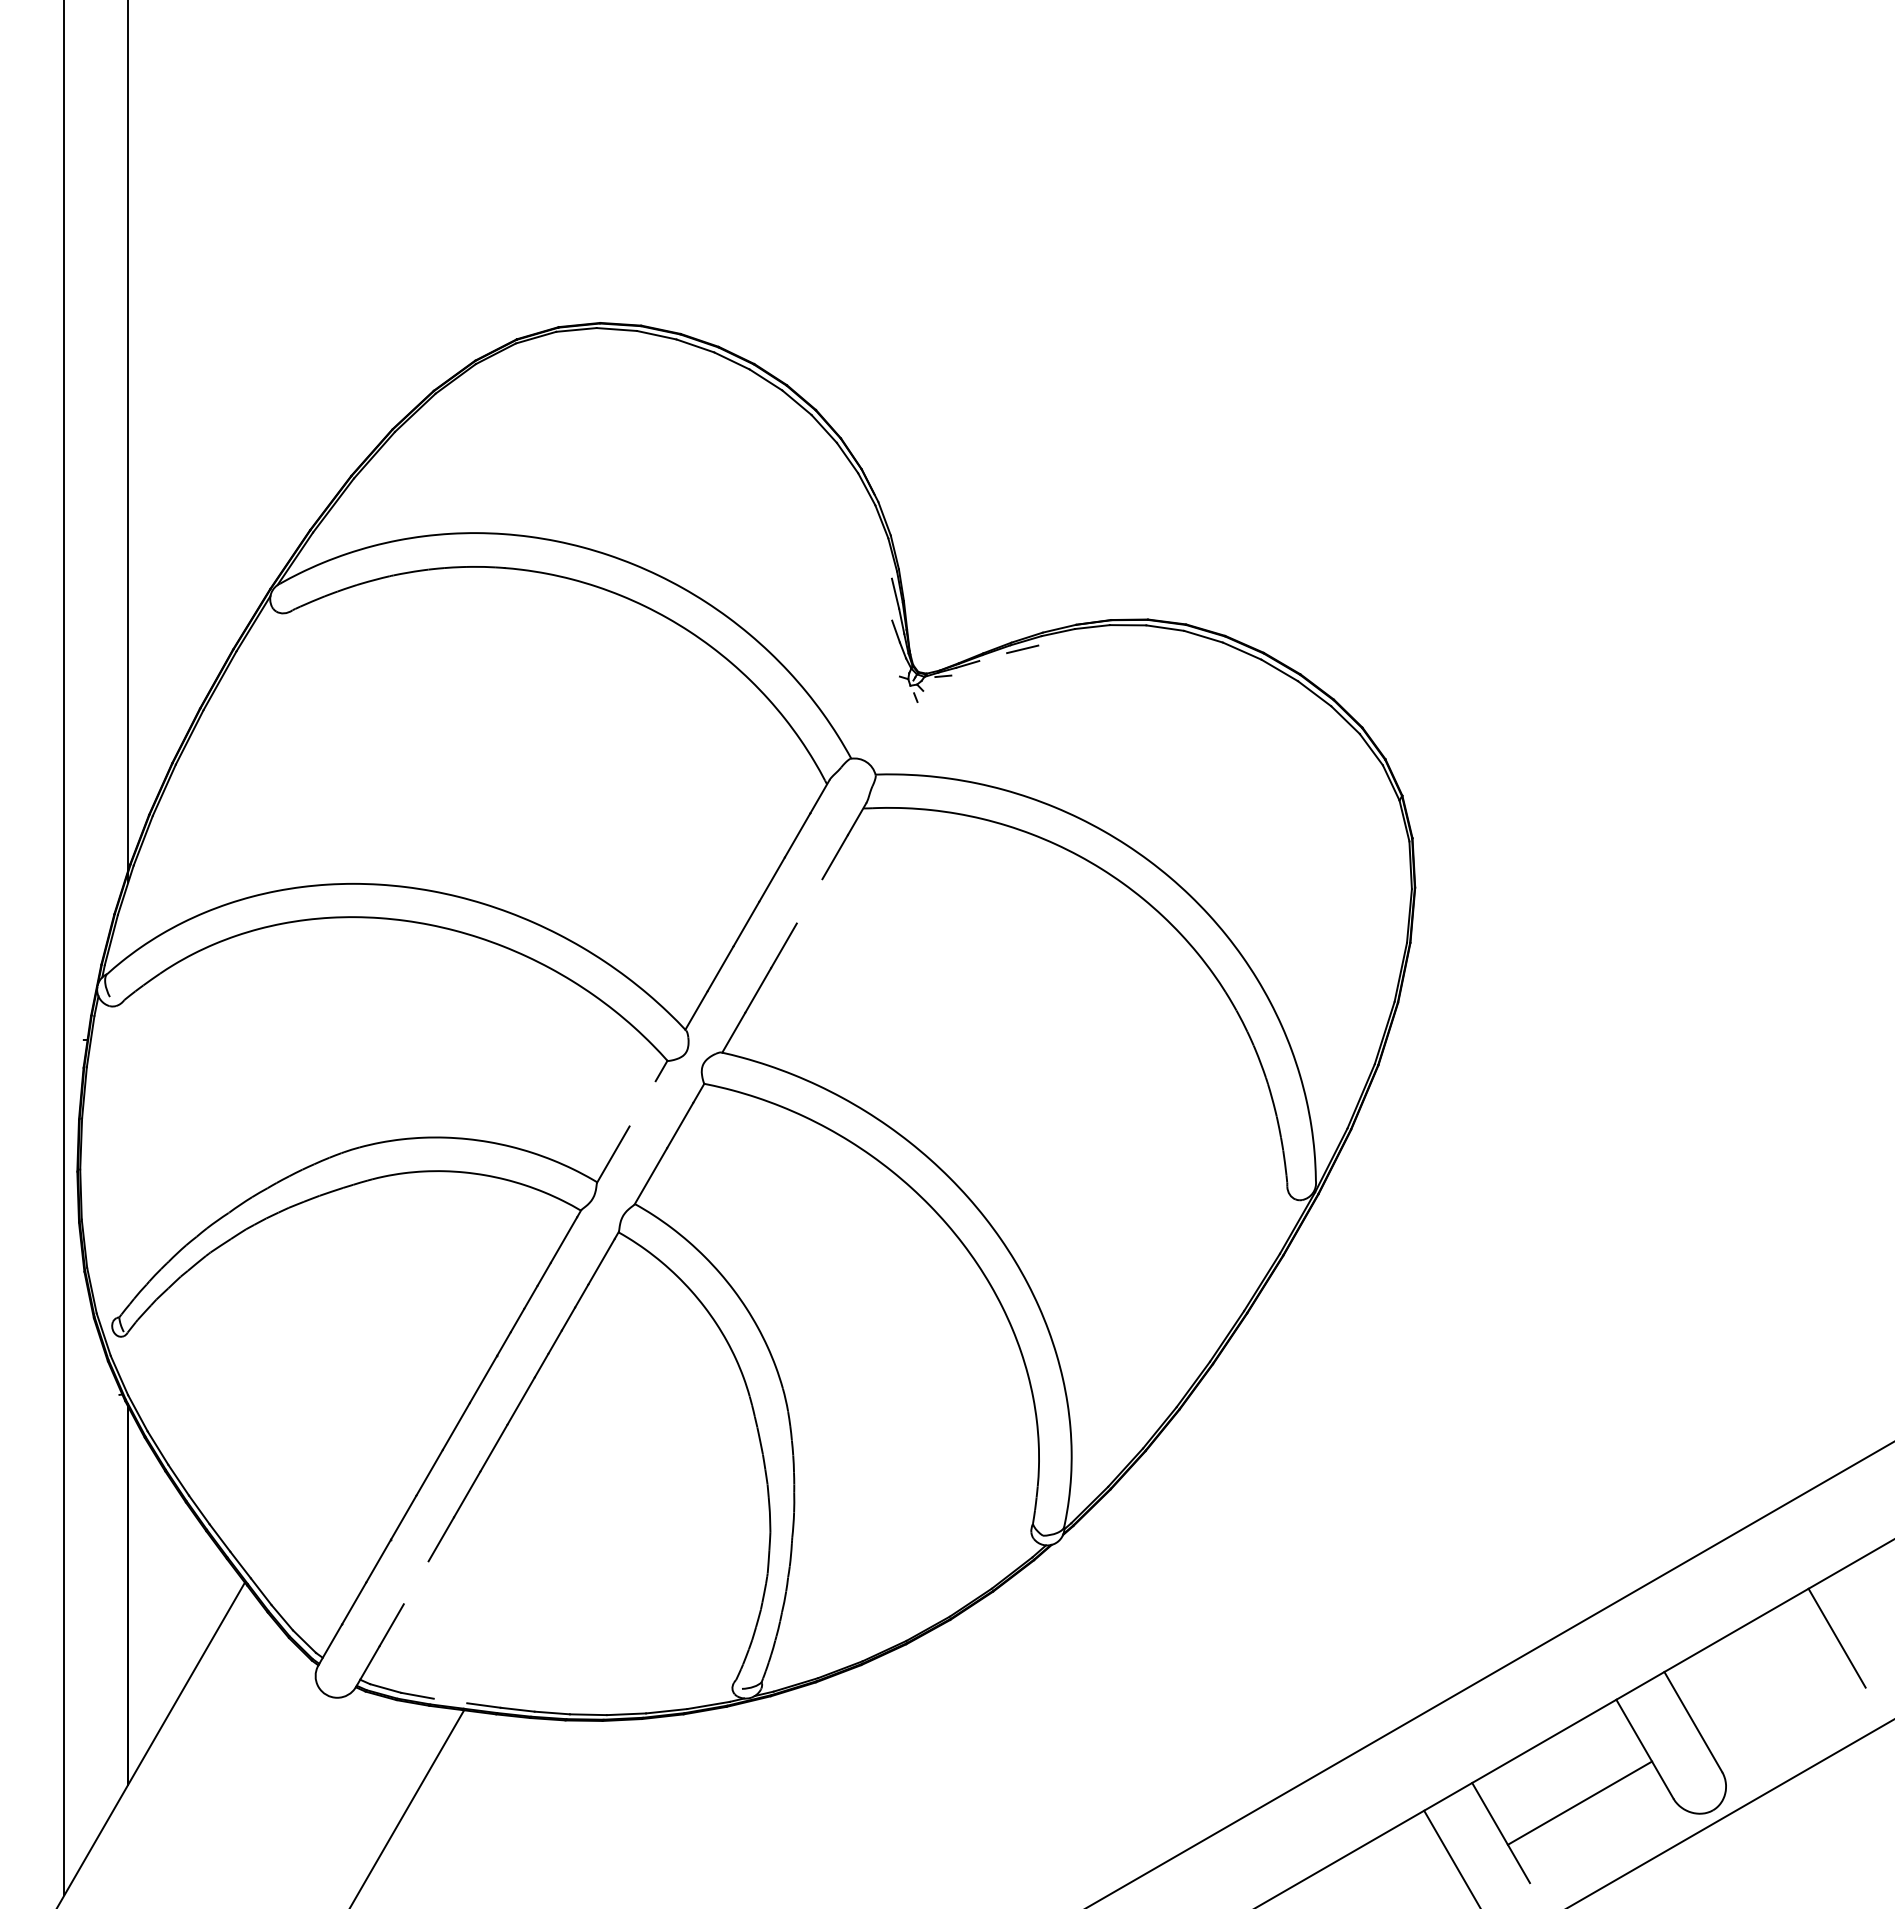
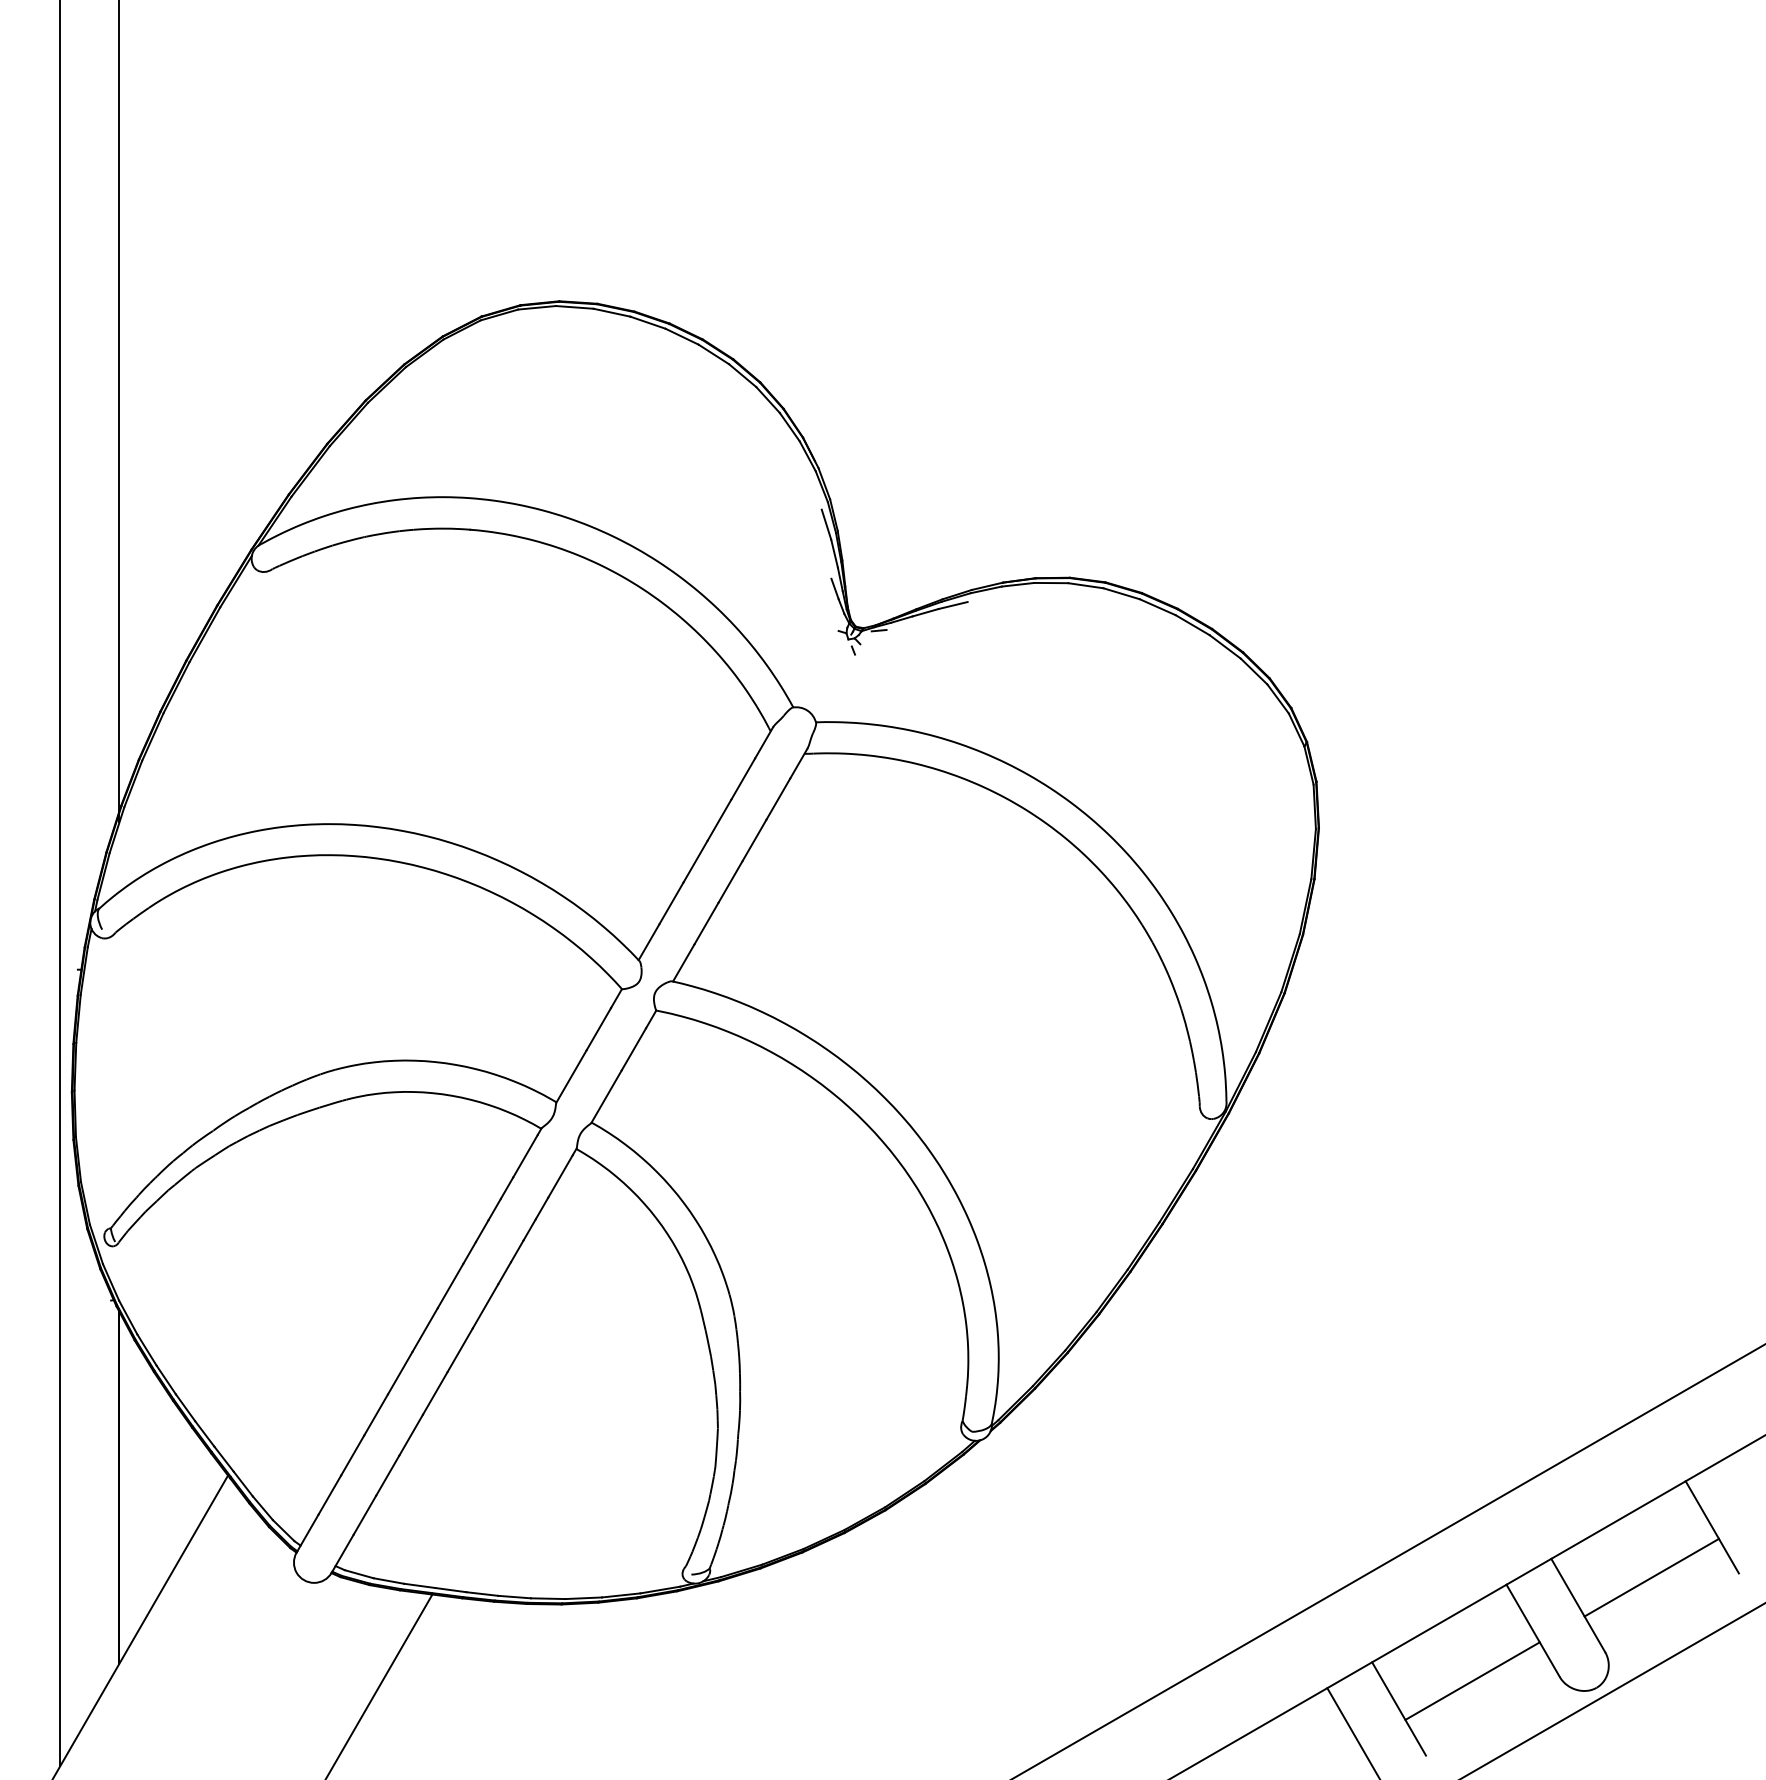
line: (886, 562) -> (826, 524), added
line: (993, 657) -> (925, 613), added
line: (809, 901) -> (754, 840), added
line: (642, 1103) -> (598, 1028), added
line: (415, 1582) -> (387, 1475), added
line: (1772, 1691) -> (1652, 1577), added
line: (450, 1700) -> (419, 1585), added

